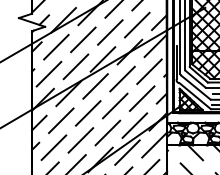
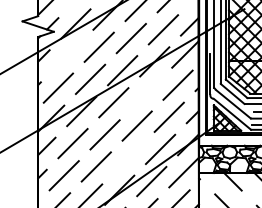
line: (56, 46) -> (67, 55), removed
line: (122, 78) -> (145, 93), removed
line: (107, 132) -> (128, 157), removed

